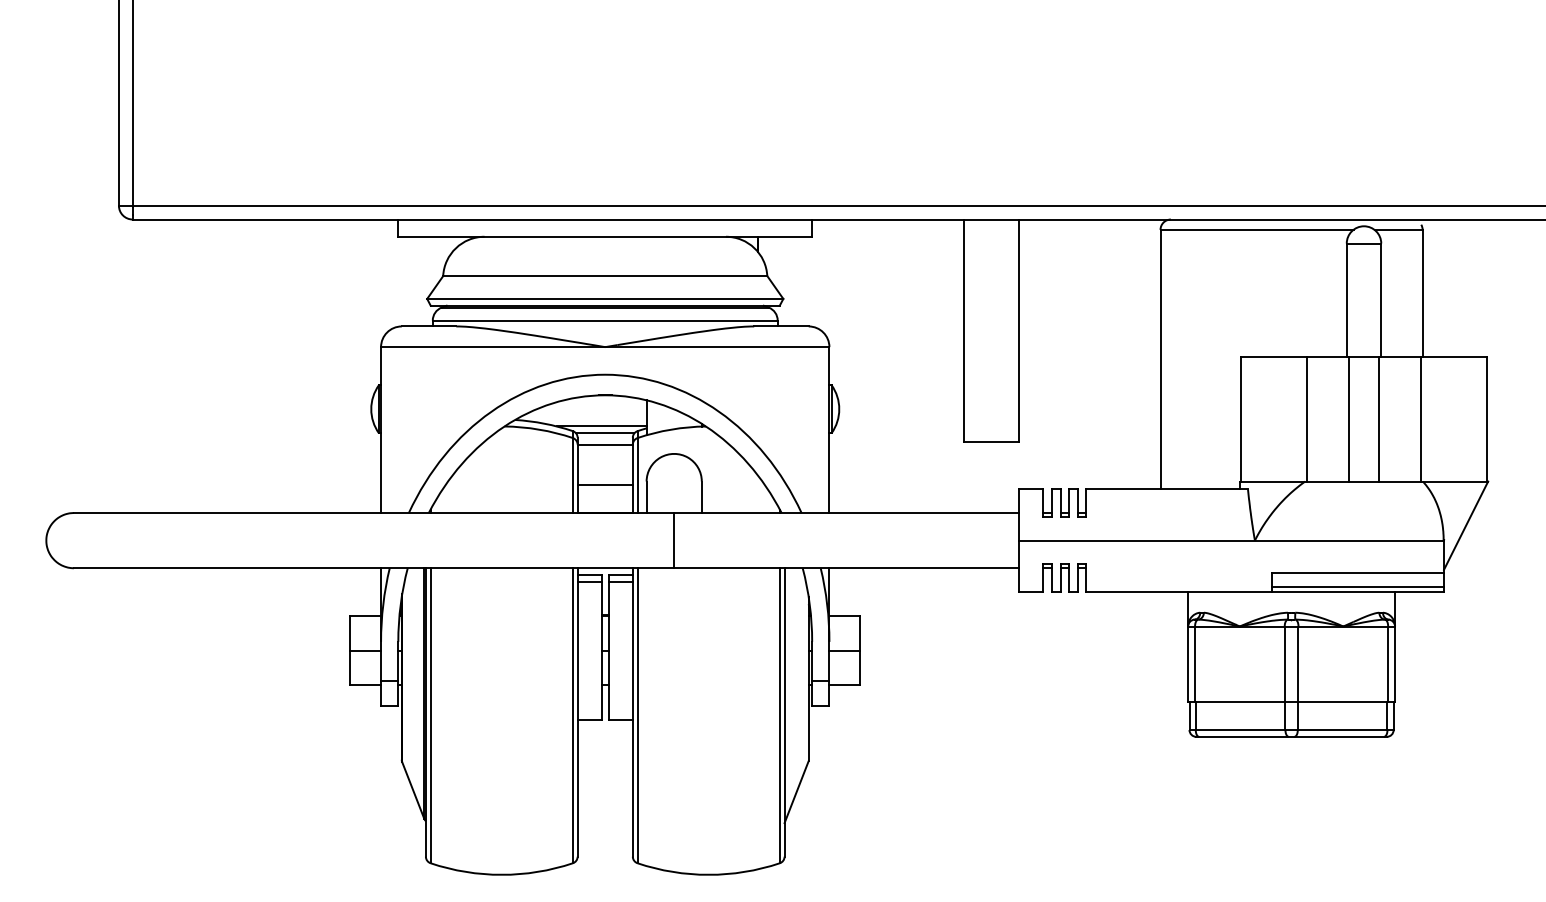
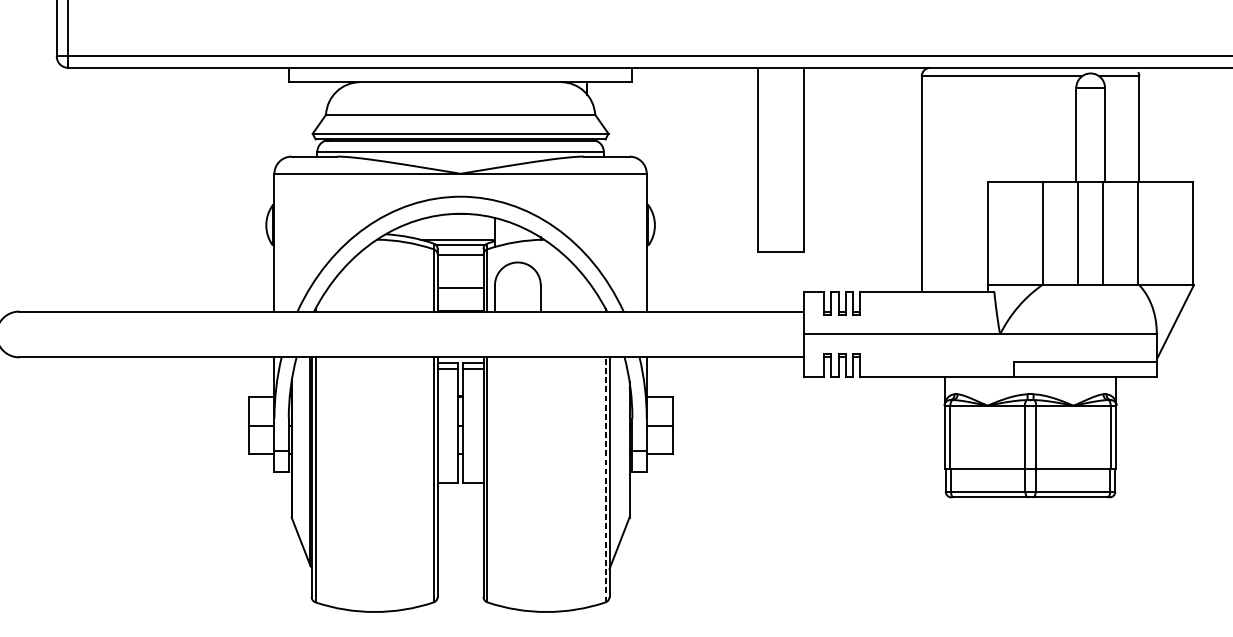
line: (674, 540) -> (518, 334), removed
line: (1357, 586) -> (1085, 372), removed
line: (779, 715) -> (605, 479), solid -> dashed

